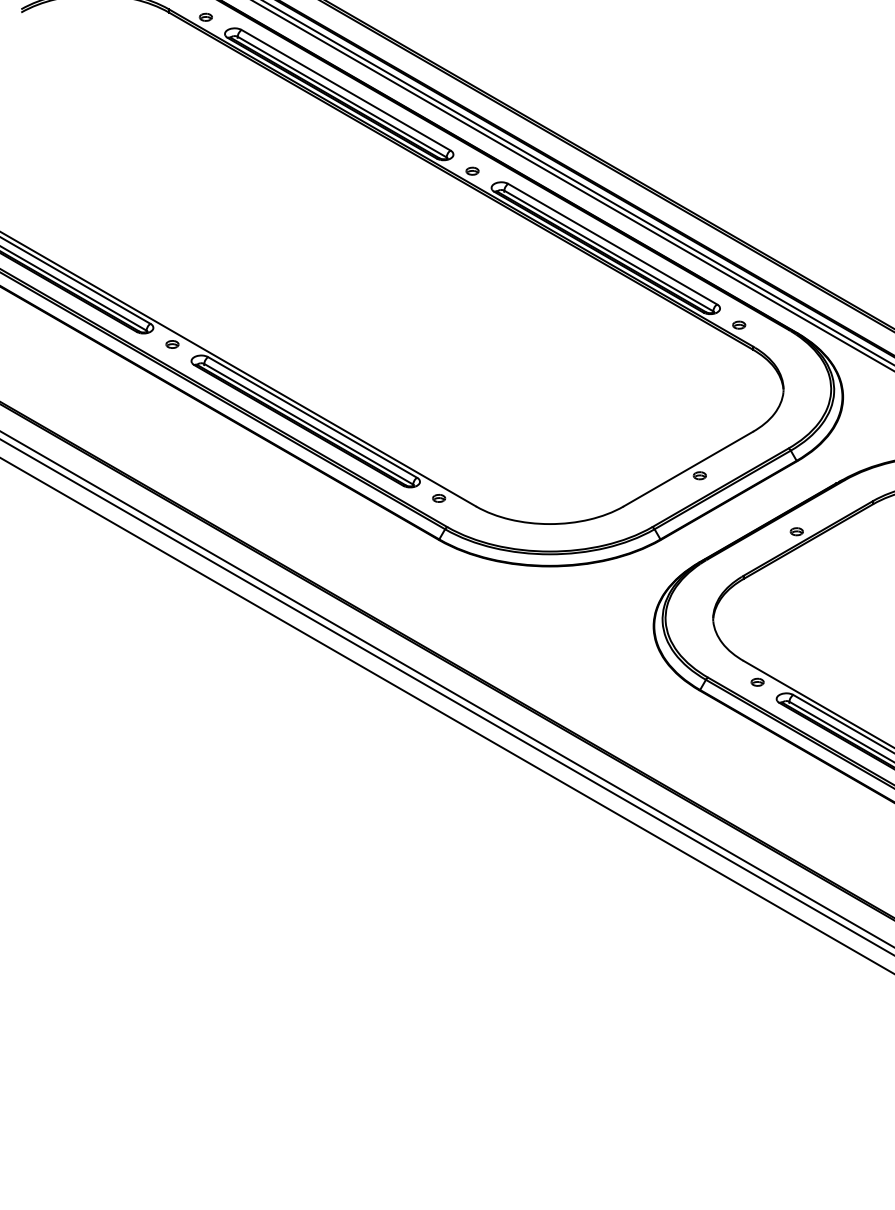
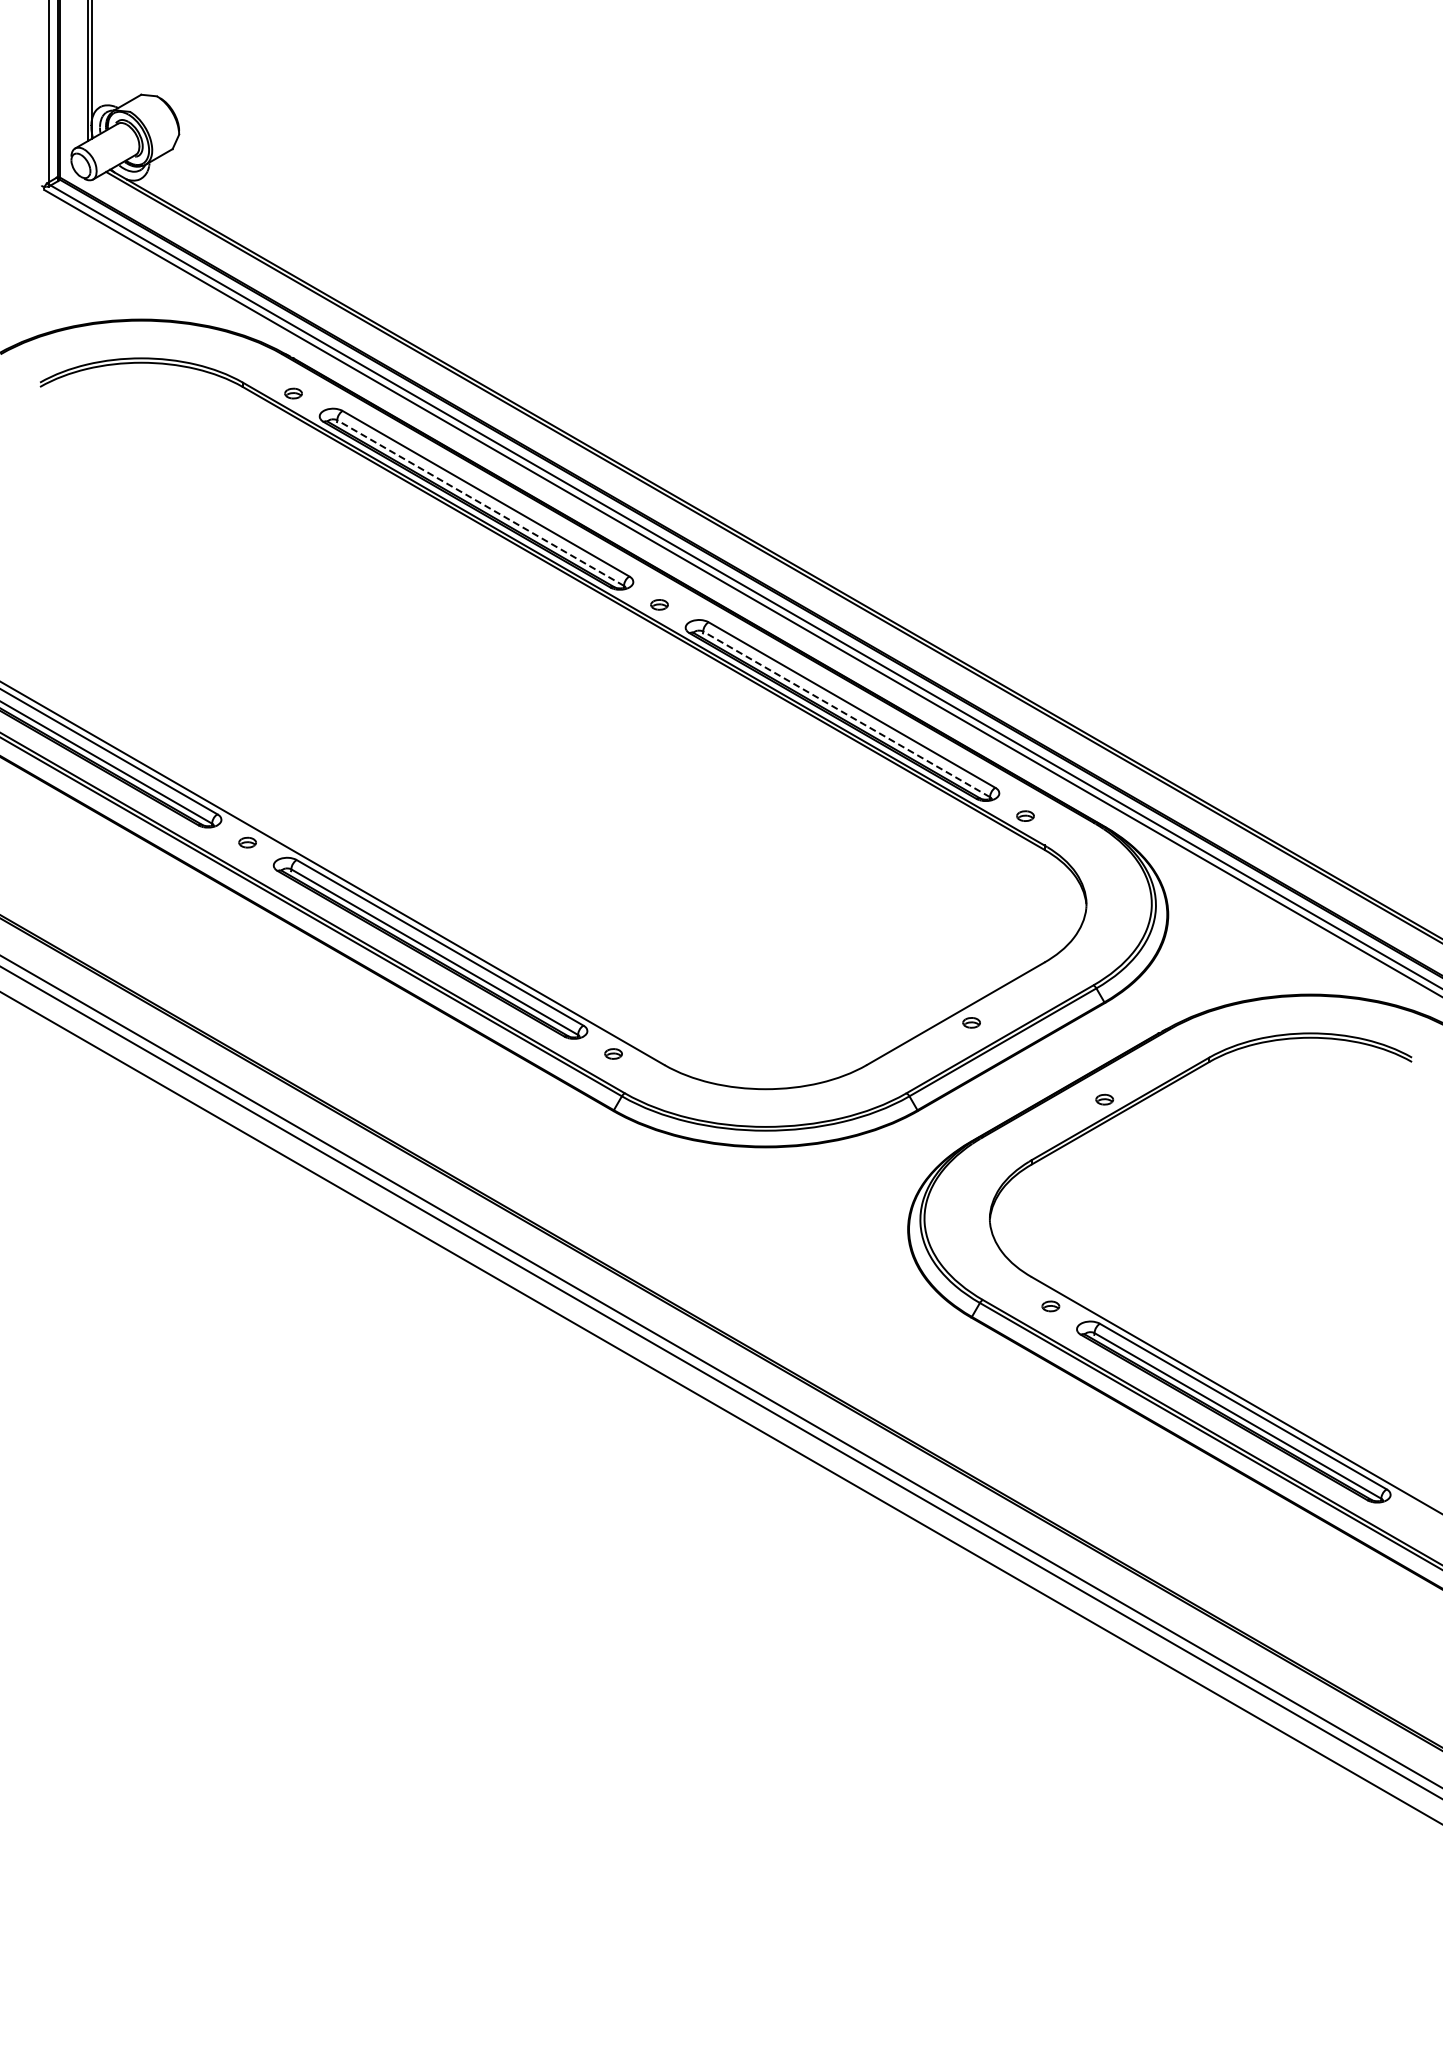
line: (342, 97) -> (480, 503), solid -> dashed
line: (608, 251) -> (846, 714), solid -> dashed

